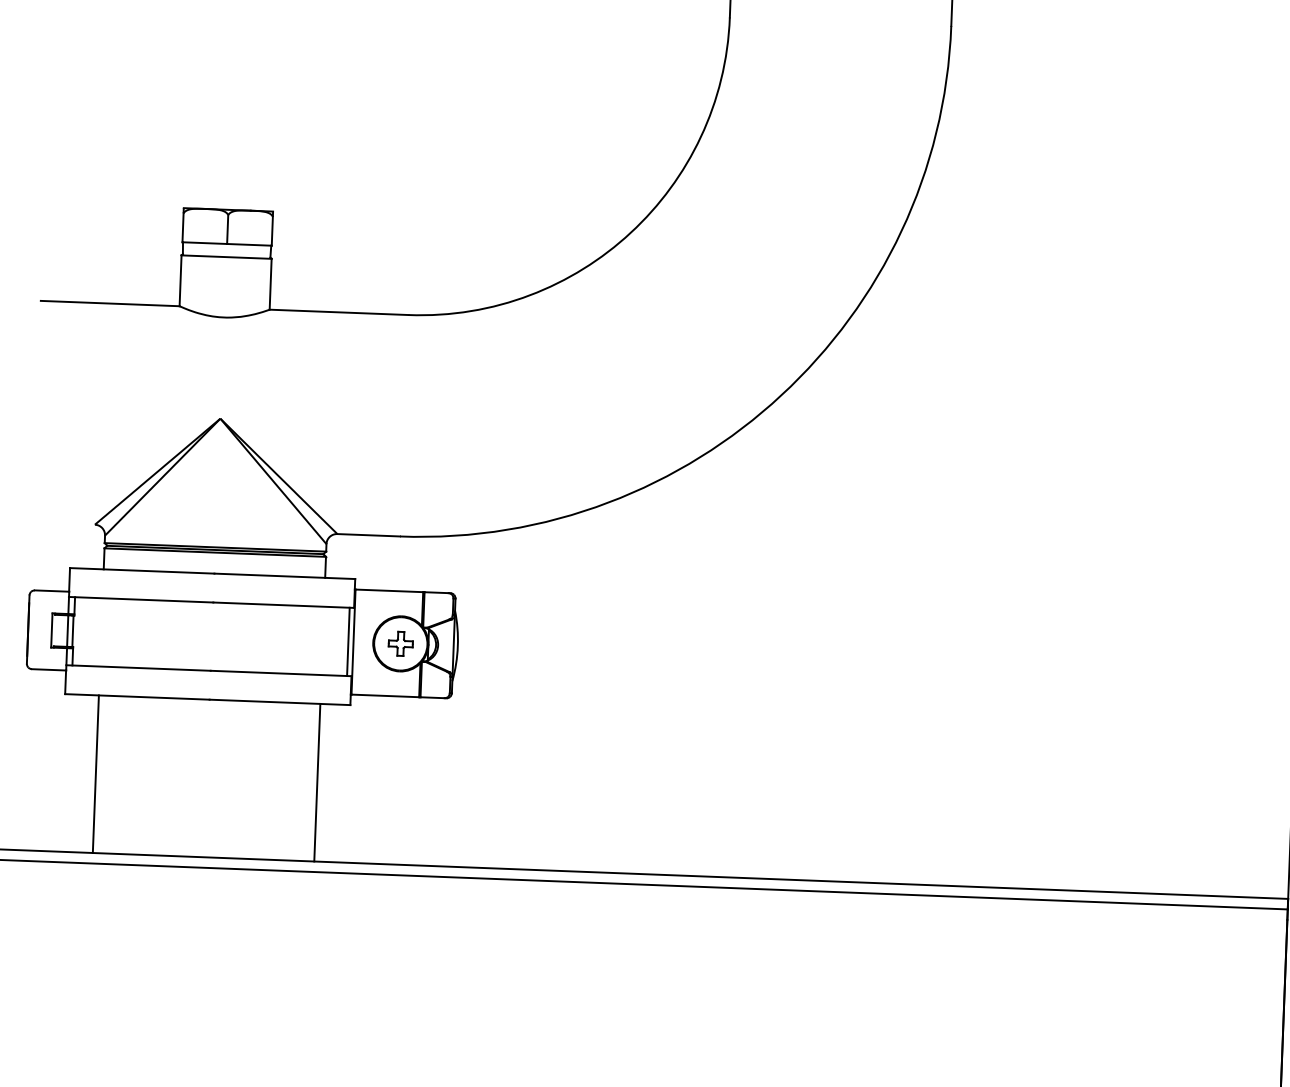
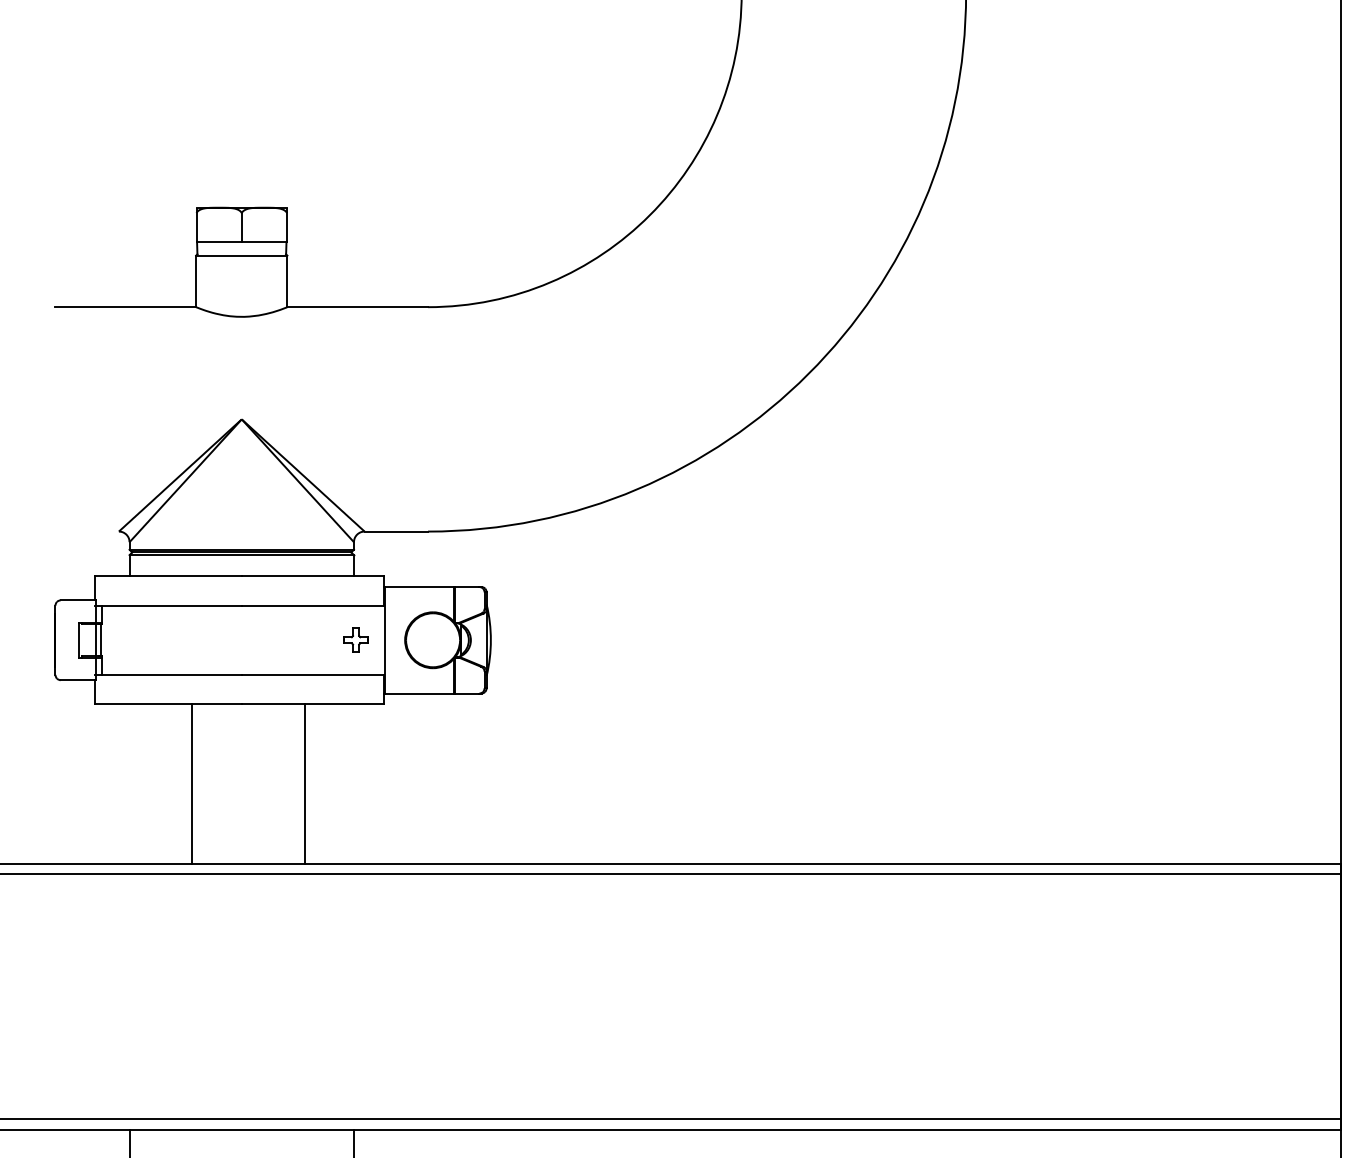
line: (347, 641) -> (379, 639), removed
part: (400, 643) -> (355, 639), moved
line: (95, 773) -> (191, 783), moved
line: (316, 782) -> (304, 783), moved

